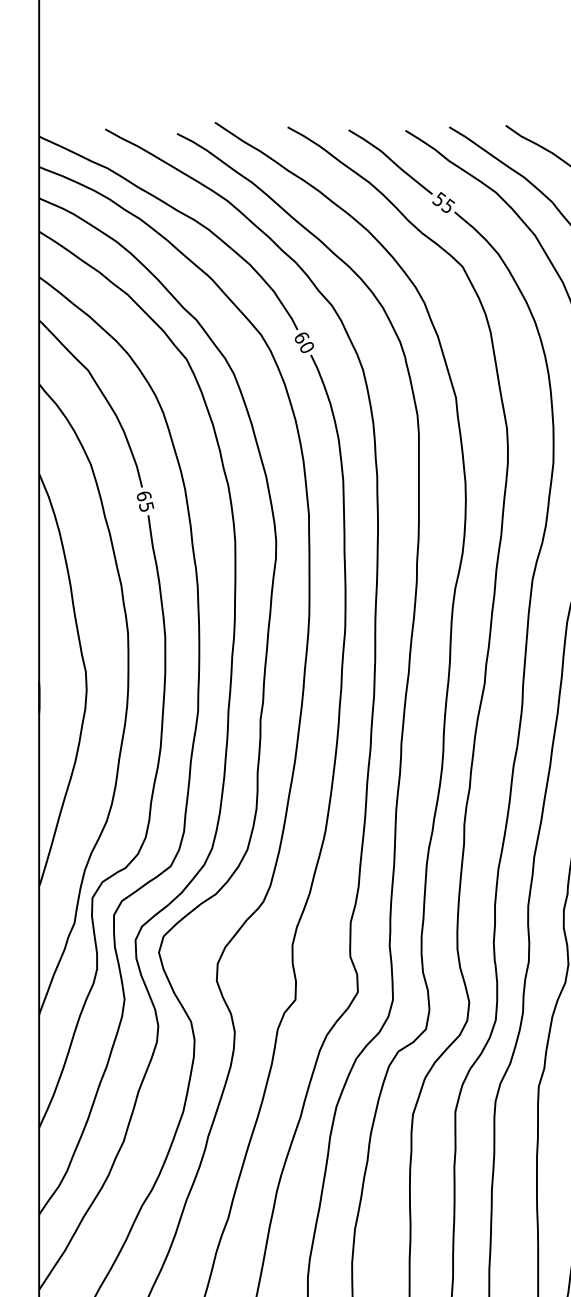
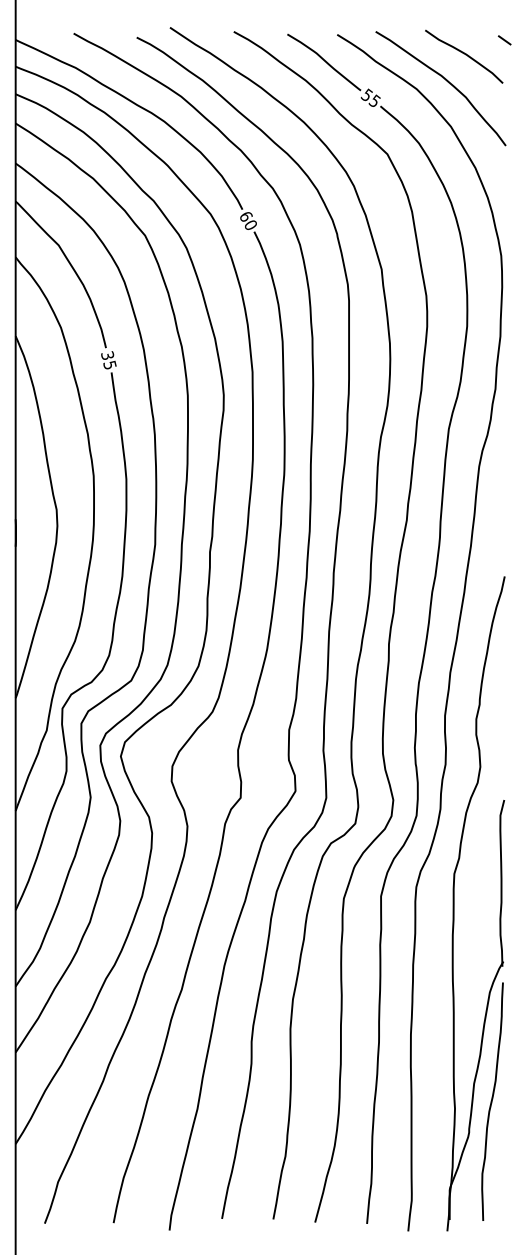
text: (143, 495) -> (107, 355), 65 -> 35

